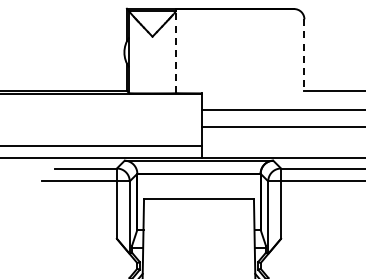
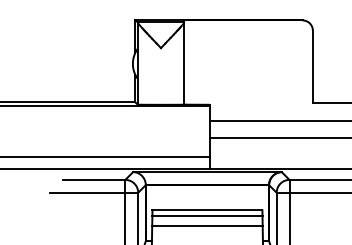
line: (175, 51) -> (183, 62), dashed -> solid
line: (304, 55) -> (312, 66), dashed -> solid
line: (198, 204) -> (206, 215), added
line: (198, 214) -> (206, 225), added

